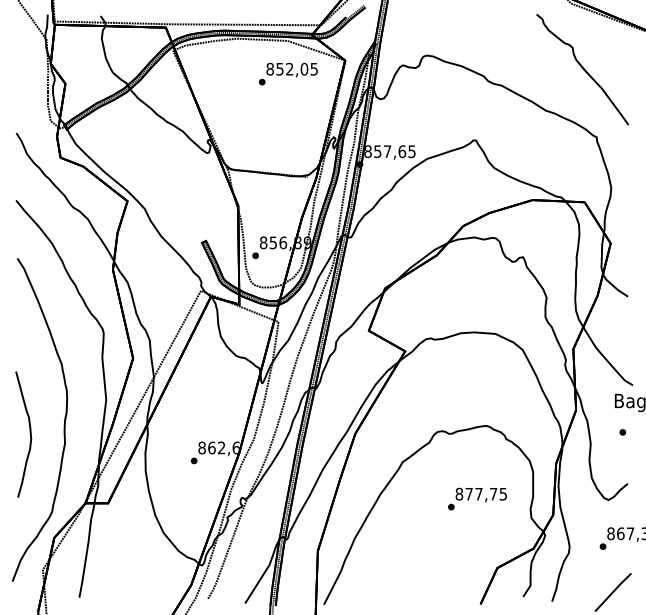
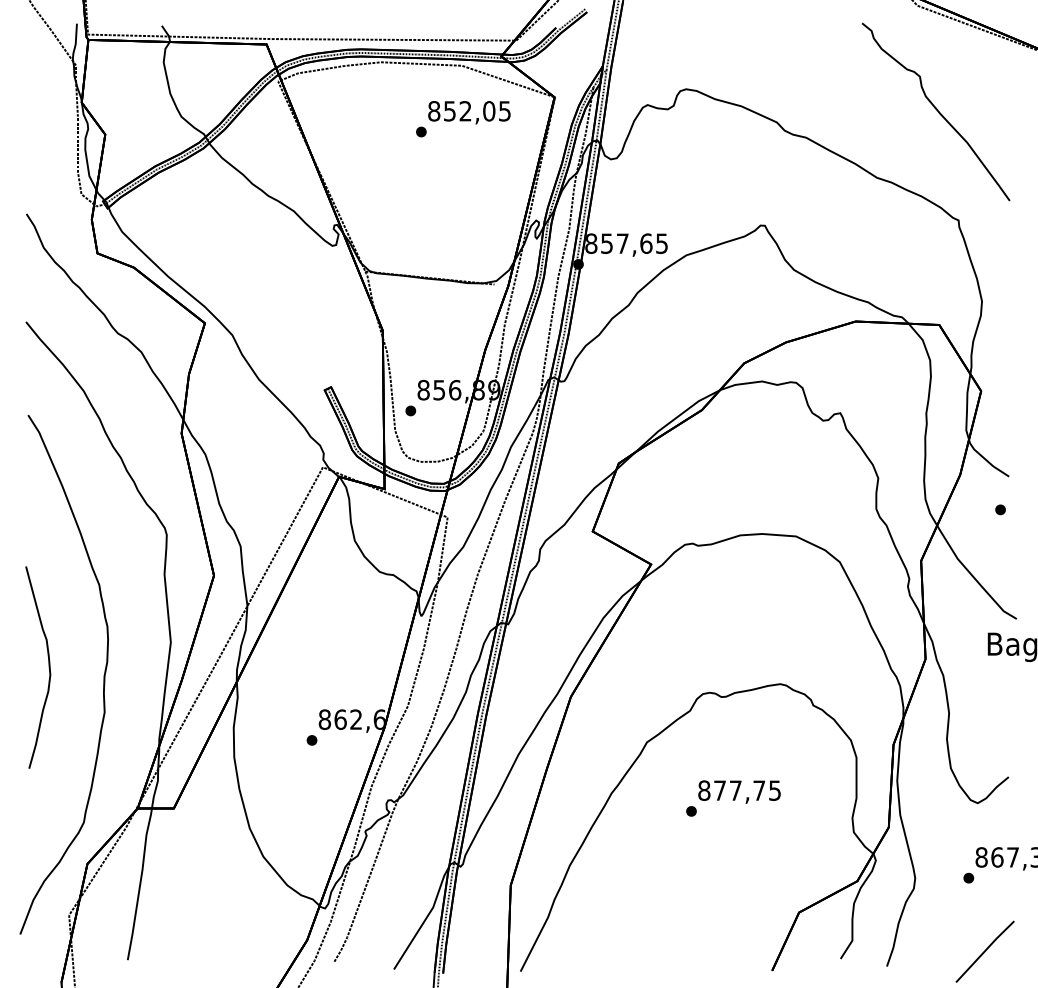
part: (622, 432) -> (1000, 510), moved
part: (29, 433) -> (47, 665), moved
text: (477, 498) -> (733, 797), moved

